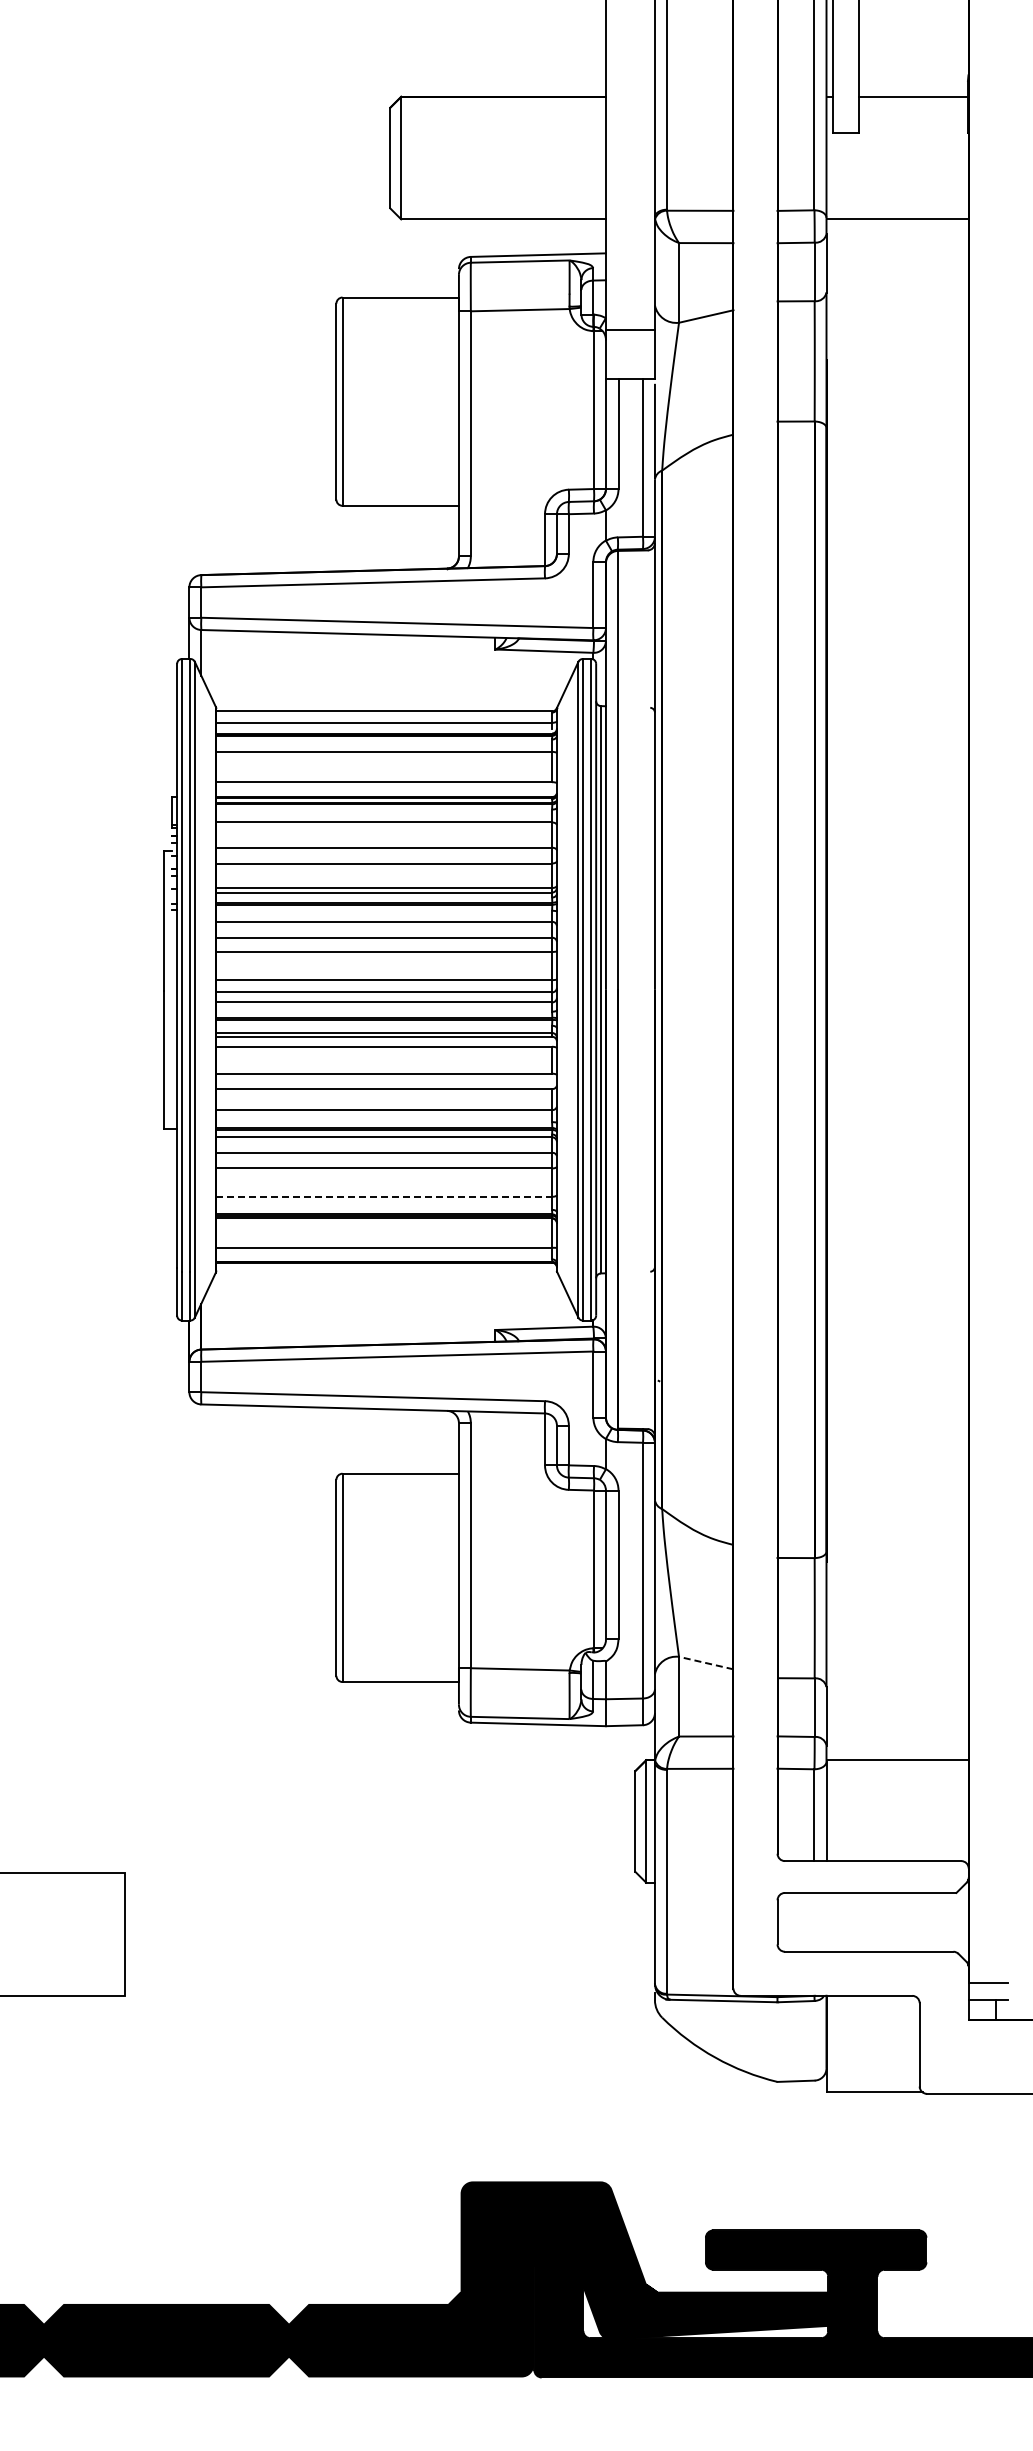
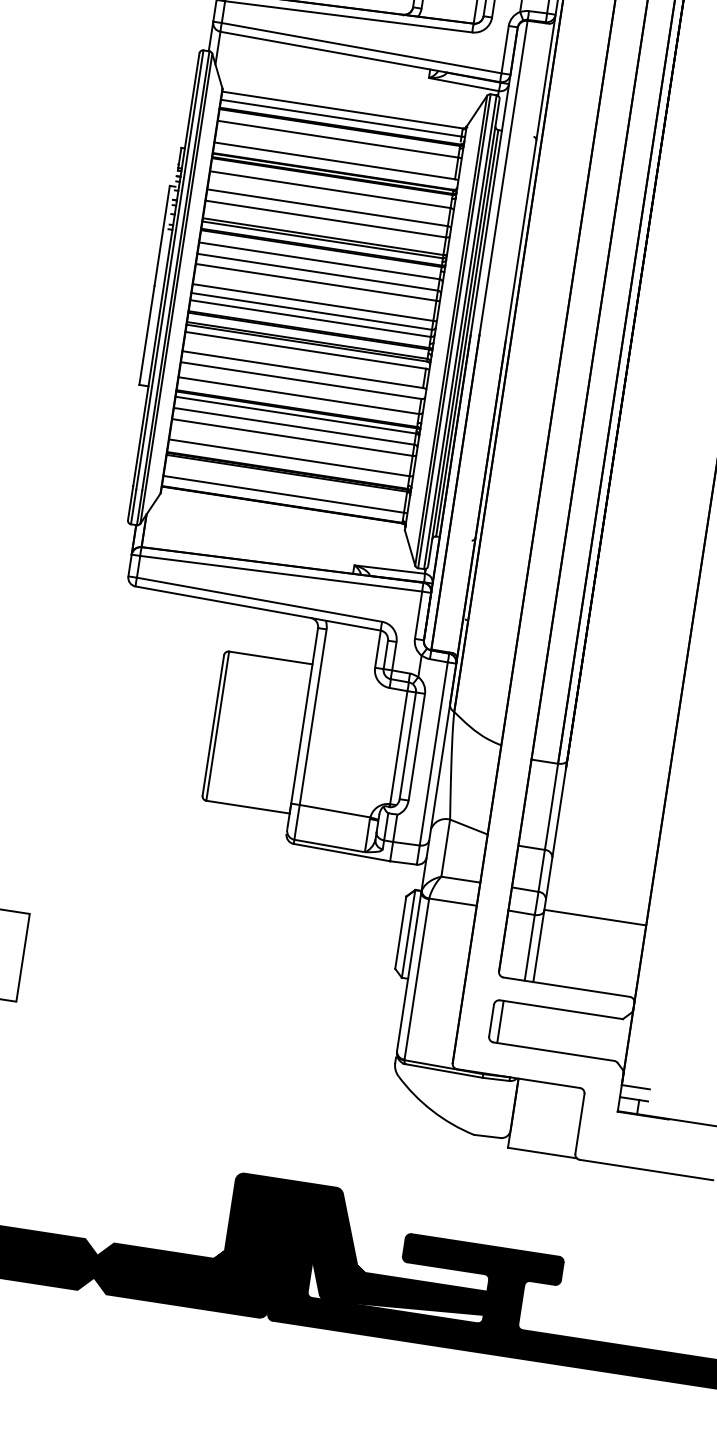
line: (384, 1196) -> (289, 457), dashed -> solid
line: (706, 1663) -> (469, 827), dashed -> solid
line: (789, 1921) -> (500, 1021), added

